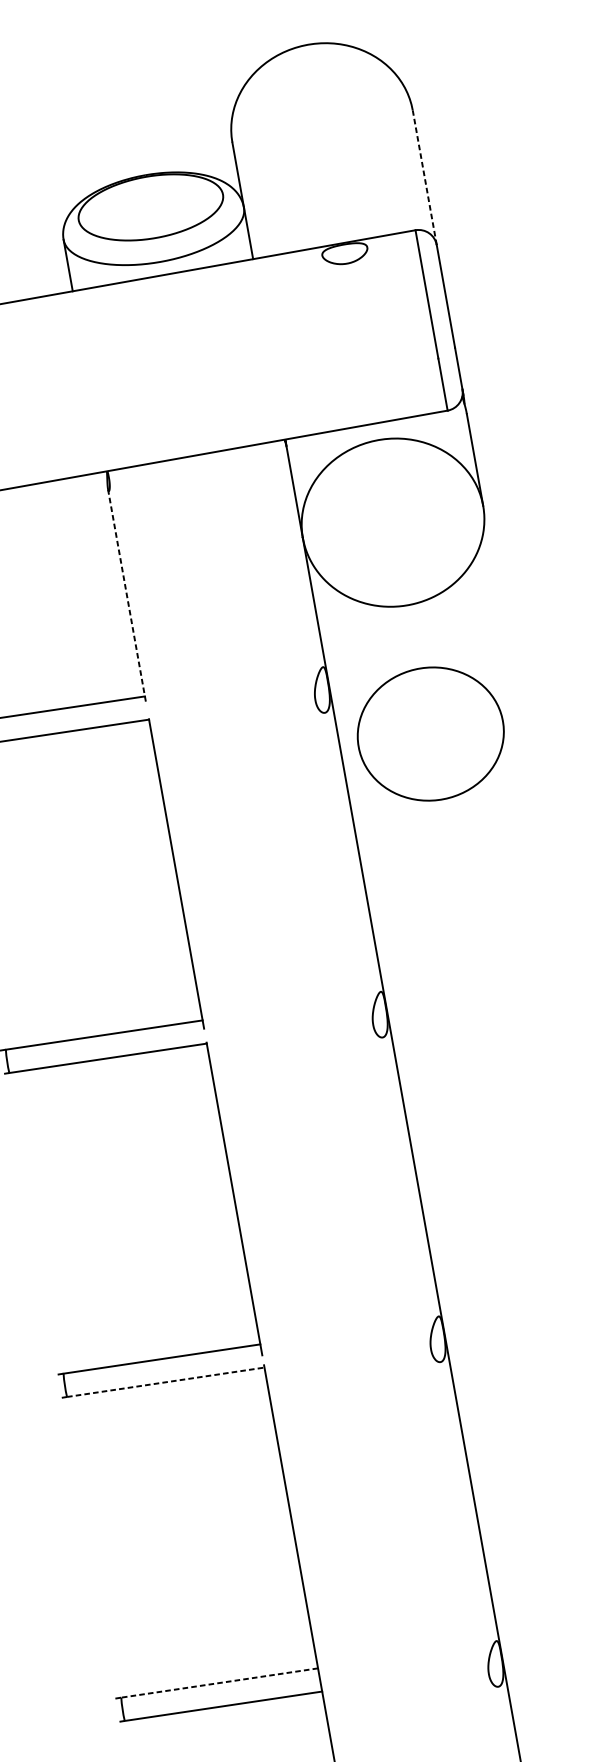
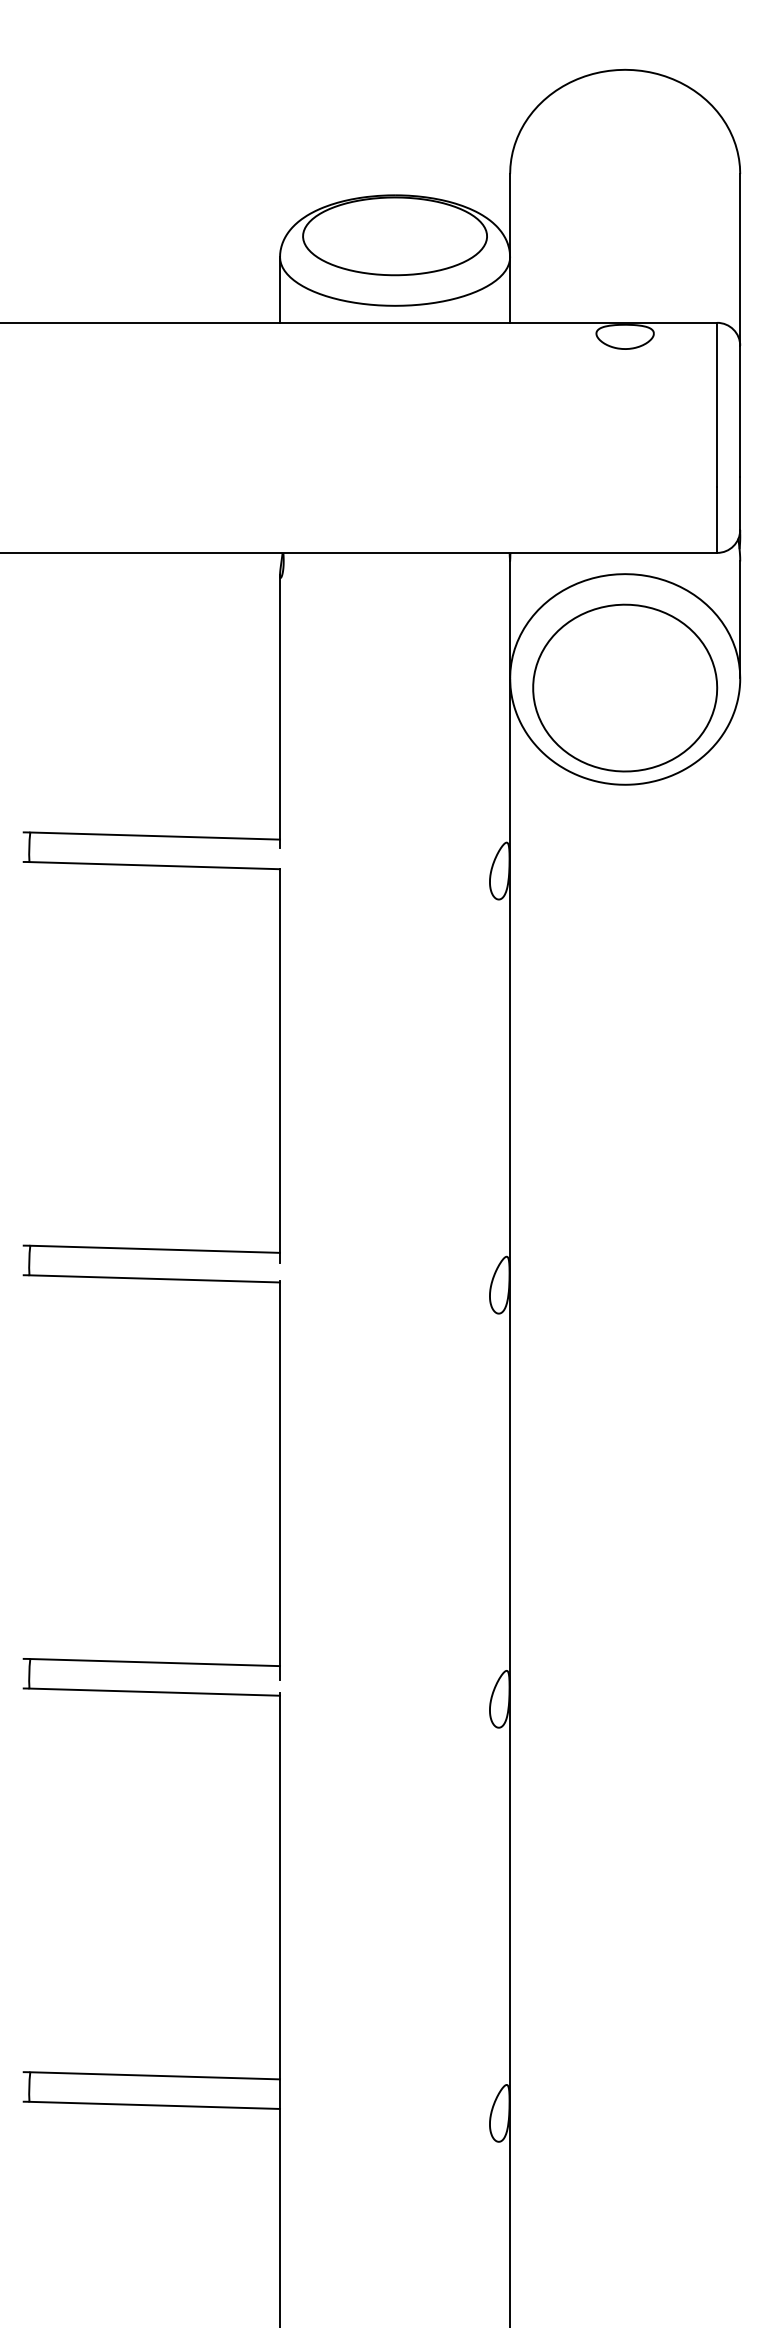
line: (424, 177) -> (740, 259), dashed -> solid
line: (127, 595) -> (280, 711), dashed -> solid
part: (430, 733) -> (625, 687), moved
line: (166, 1382) -> (155, 1692), dashed -> solid
line: (219, 1682) -> (155, 2075), dashed -> solid

